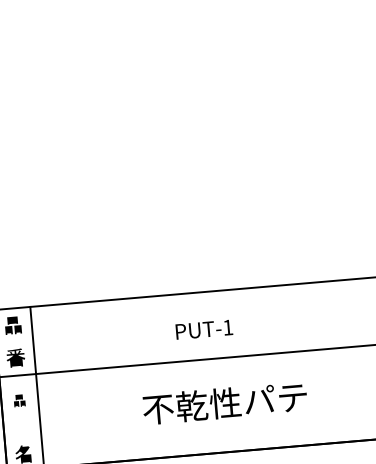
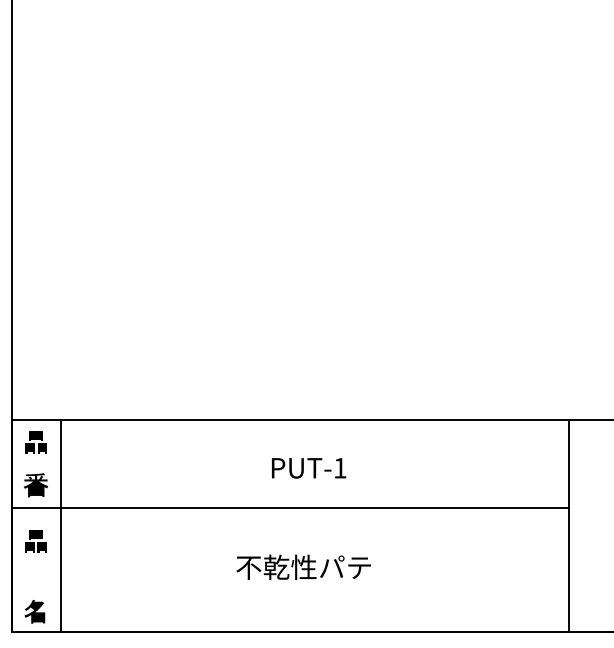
part: (204, 329) -> (309, 468), moved
part: (19, 400) -> (35, 541), size x1.43
part: (224, 402) -> (303, 566), size x0.62

